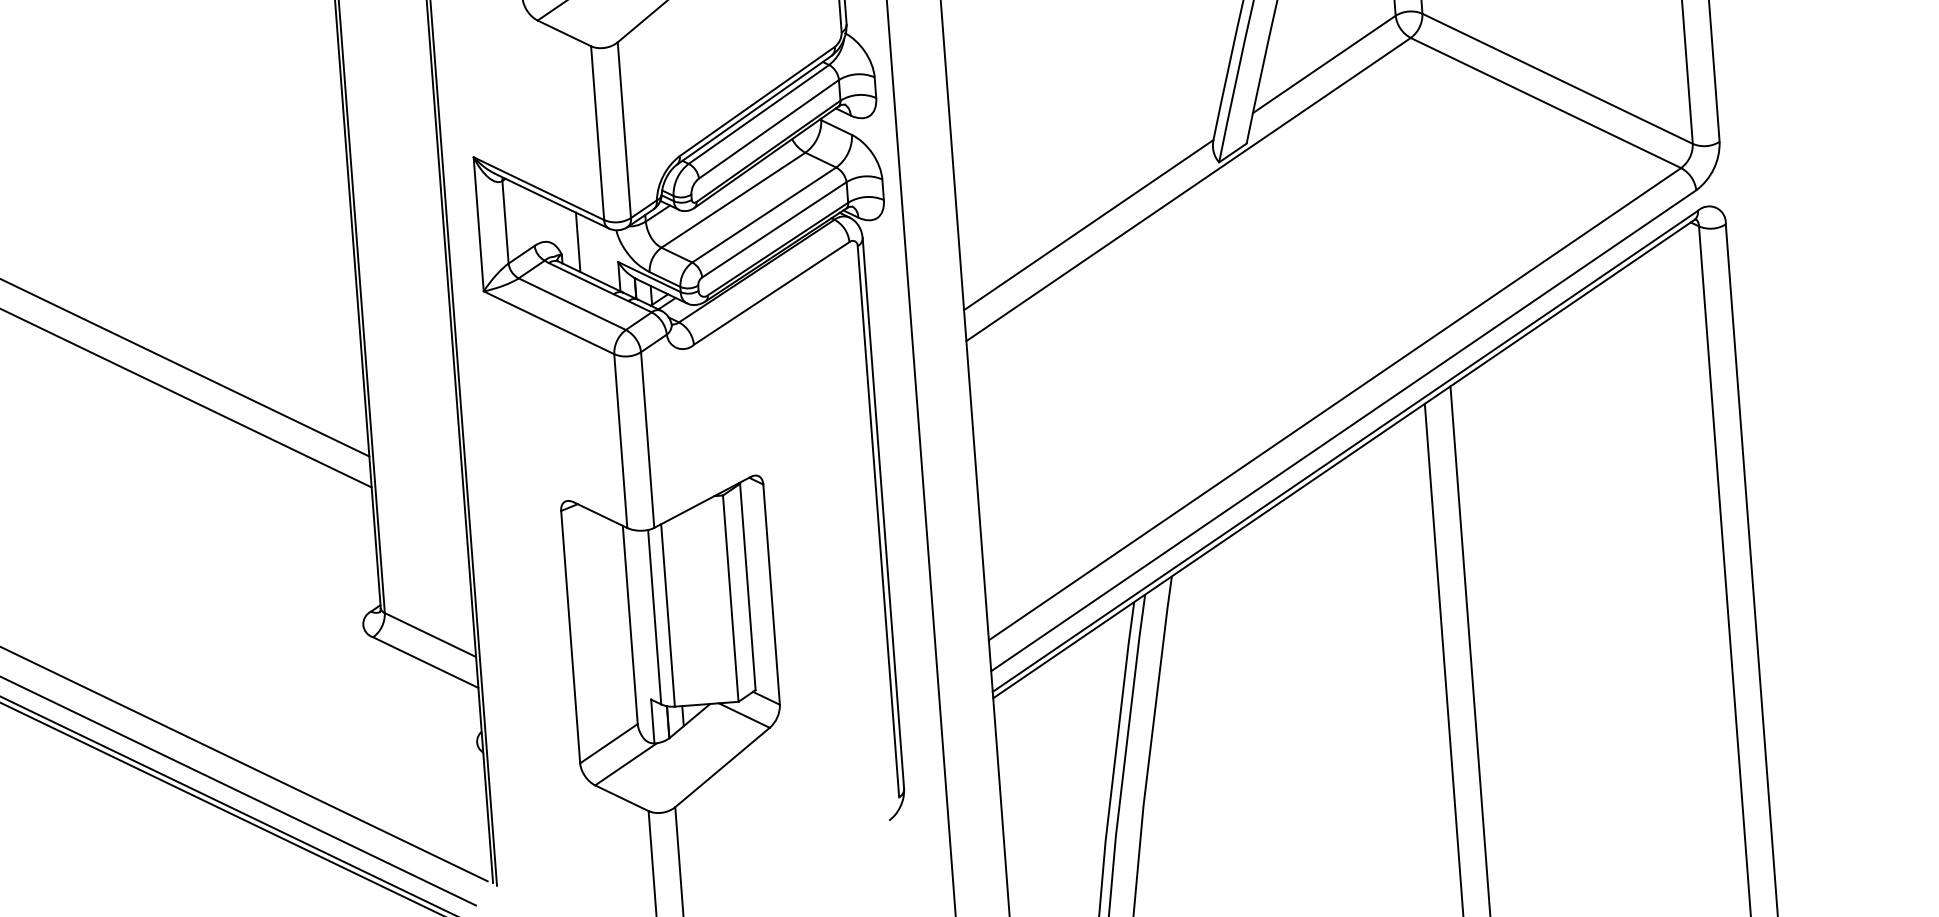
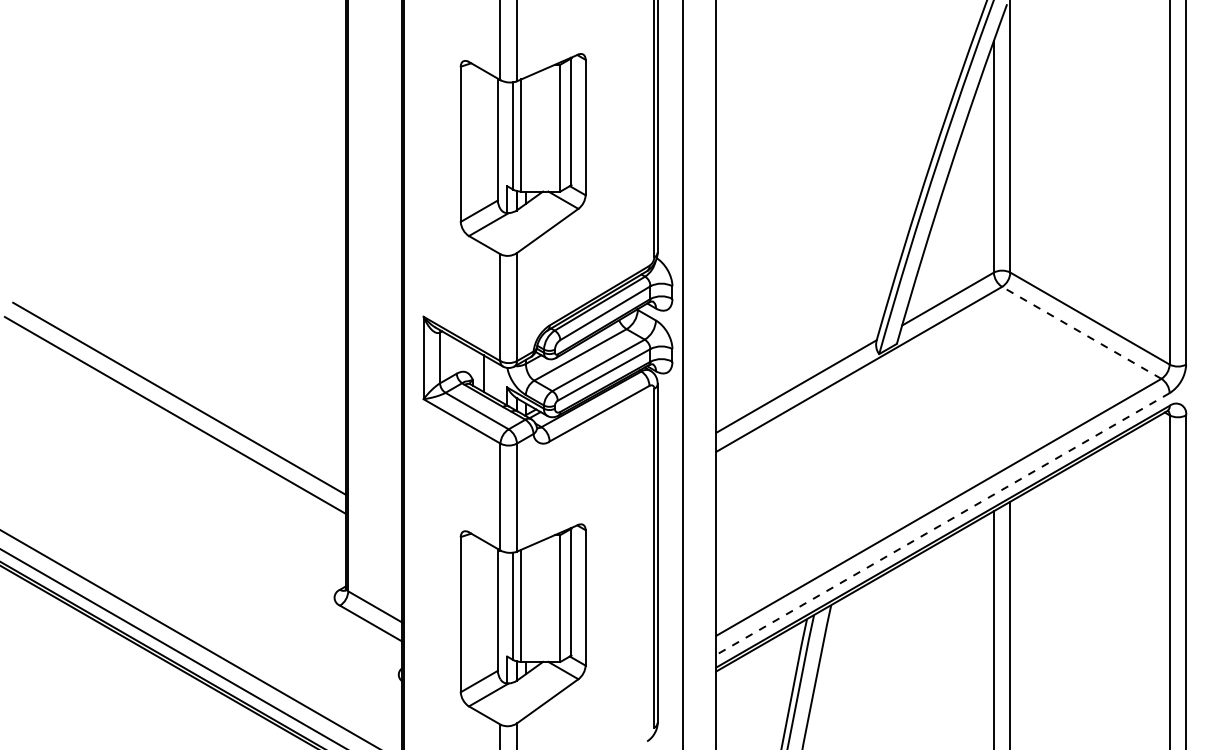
line: (1545, 102) -> (1081, 332), solid -> dashed
line: (1344, 429) -> (943, 523), solid -> dashed

